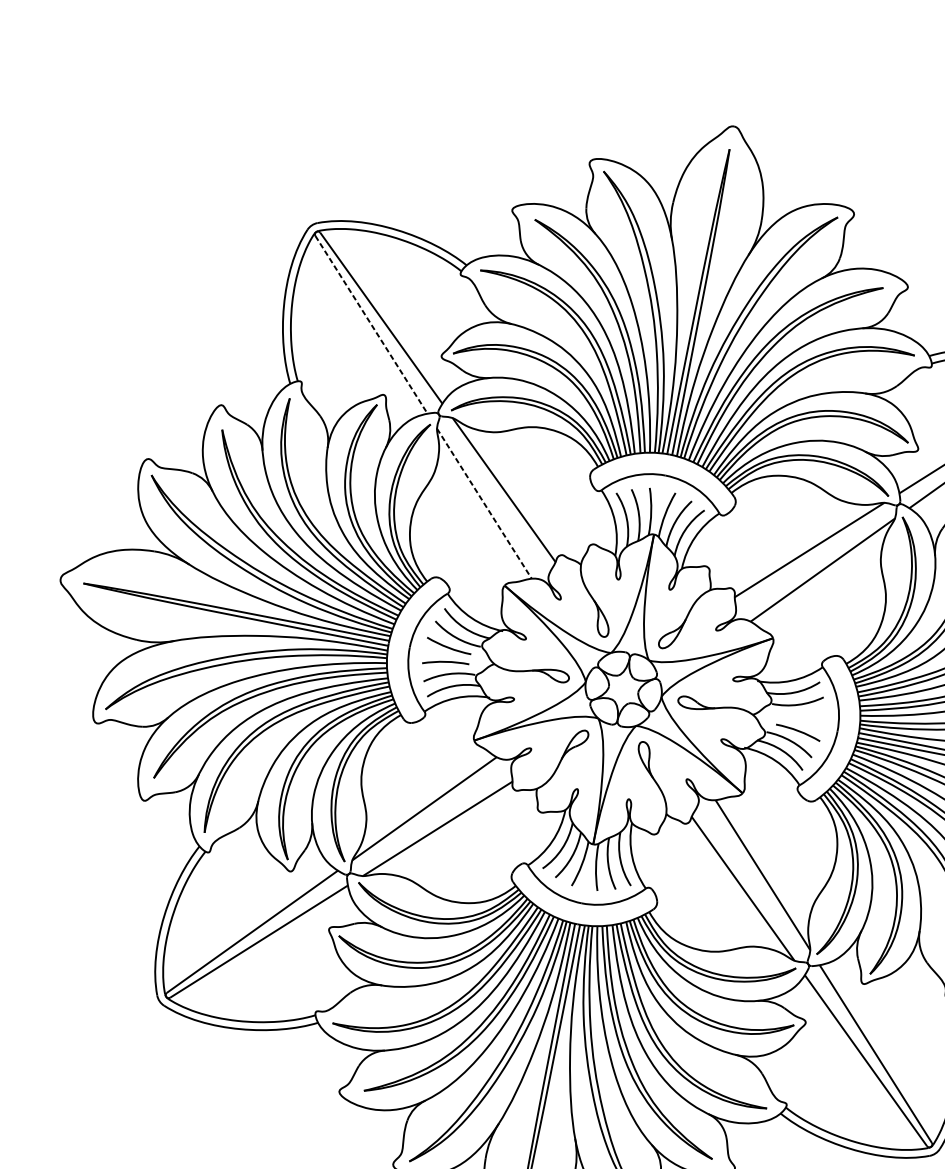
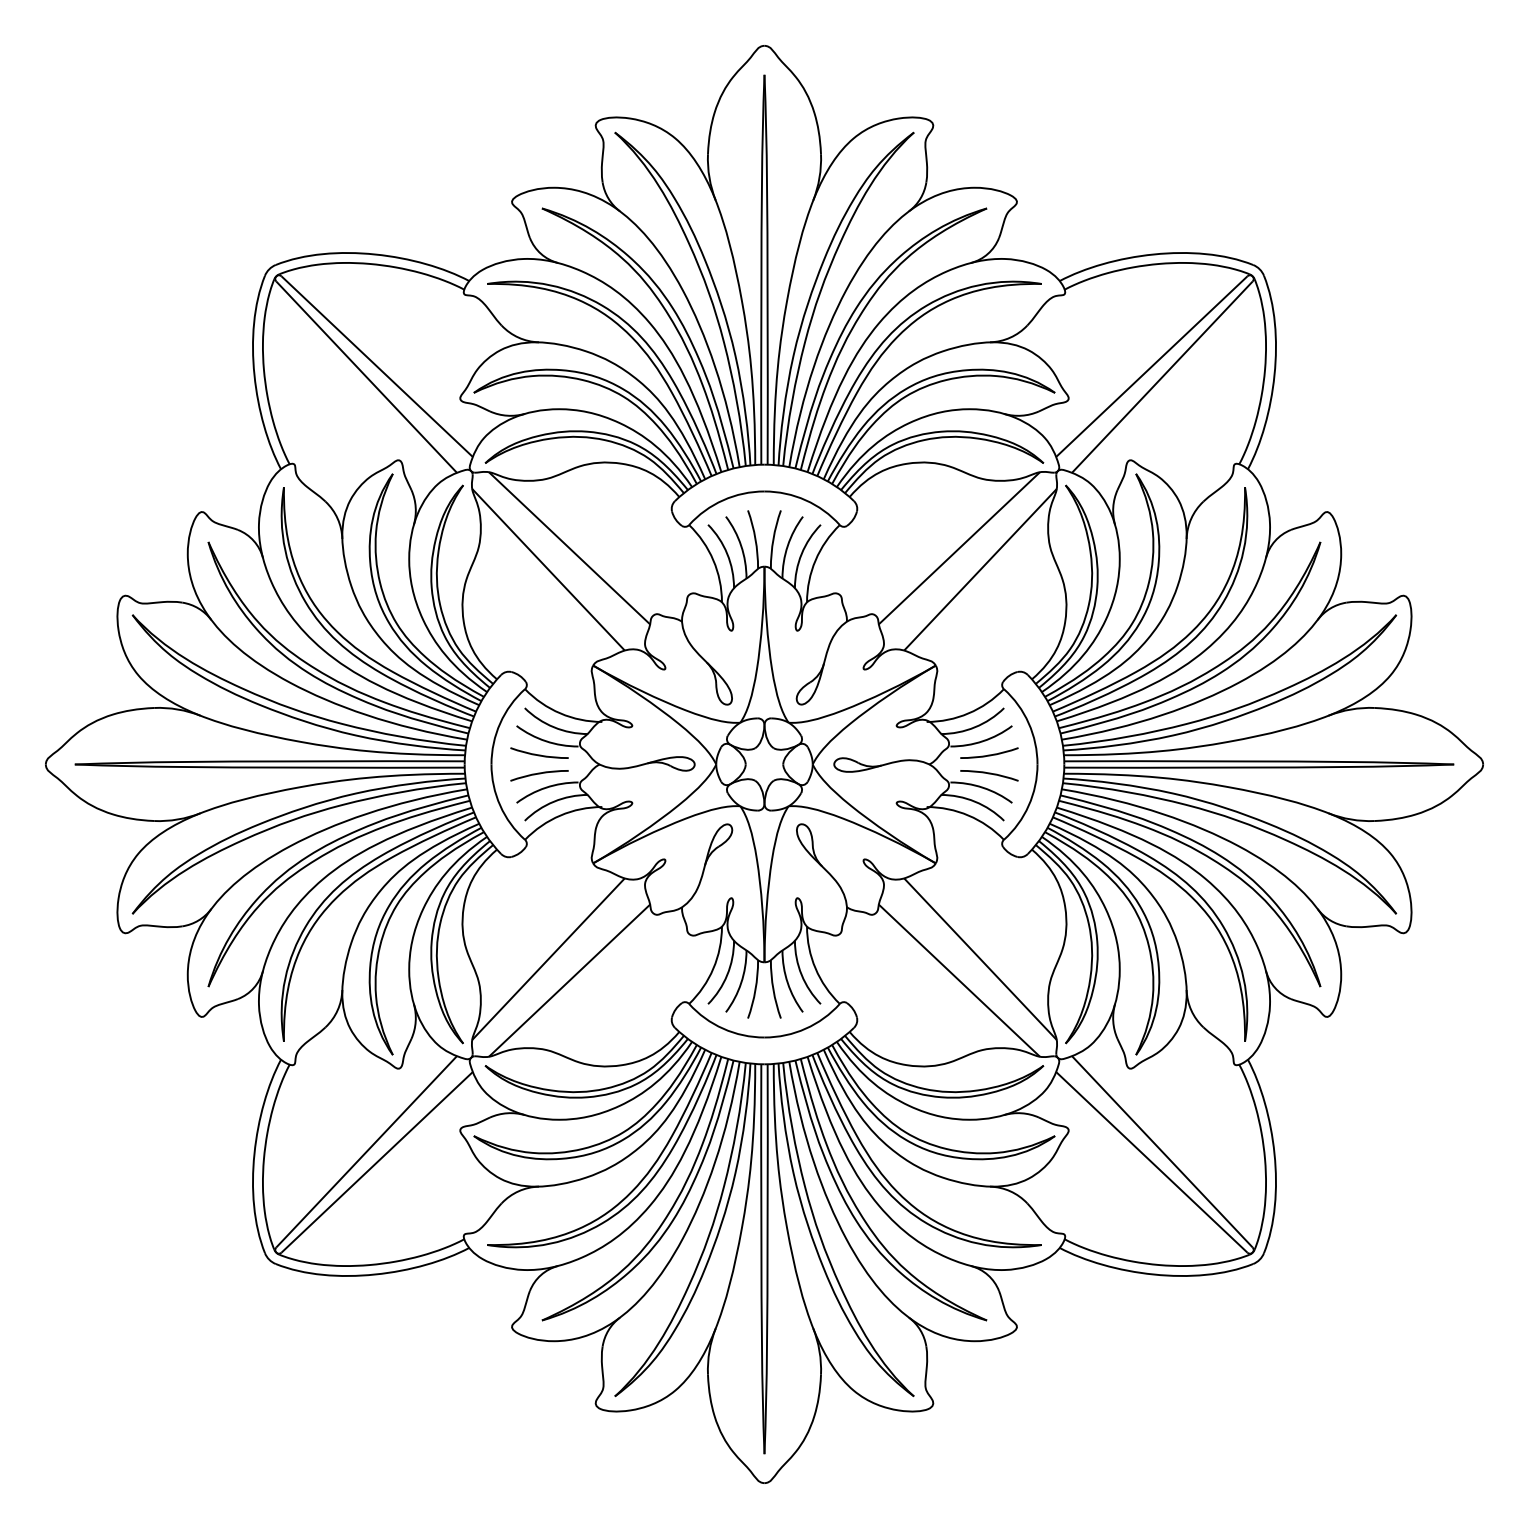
line: (371, 325) -> (366, 377), dashed -> solid
line: (484, 504) -> (548, 570), dashed -> solid
arc: (801, 716) -> (989, 754), added

